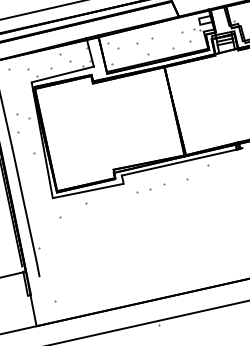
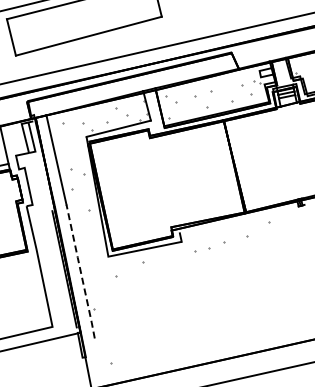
line: (178, 162) -> (238, 219), removed
line: (25, 212) -> (80, 271), solid -> dashed

